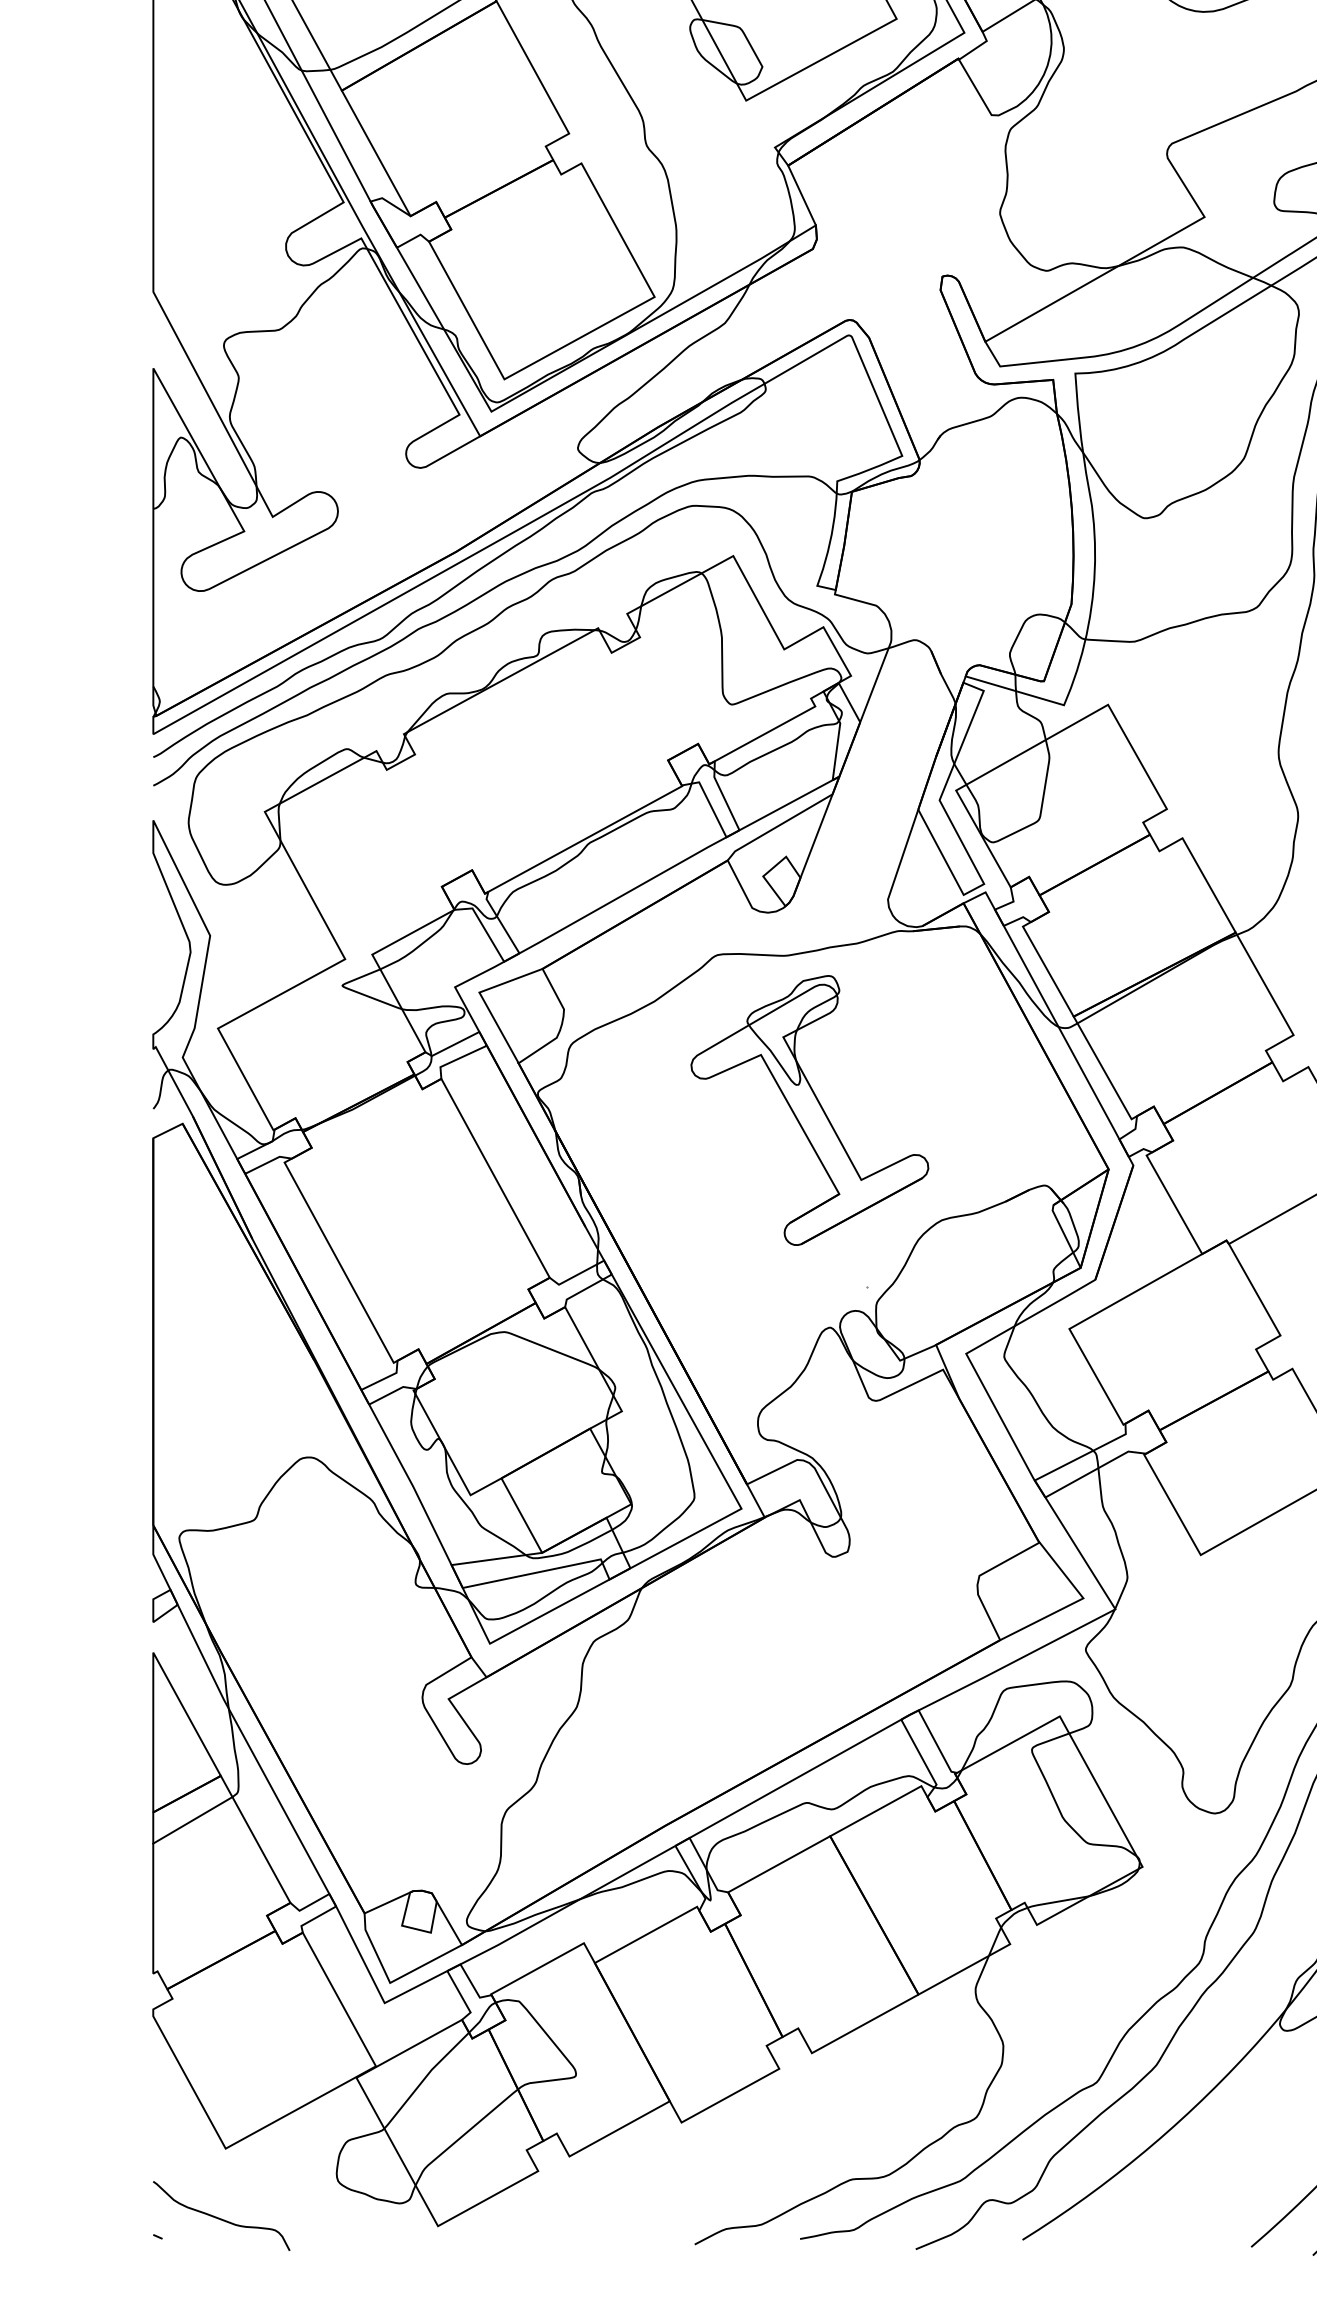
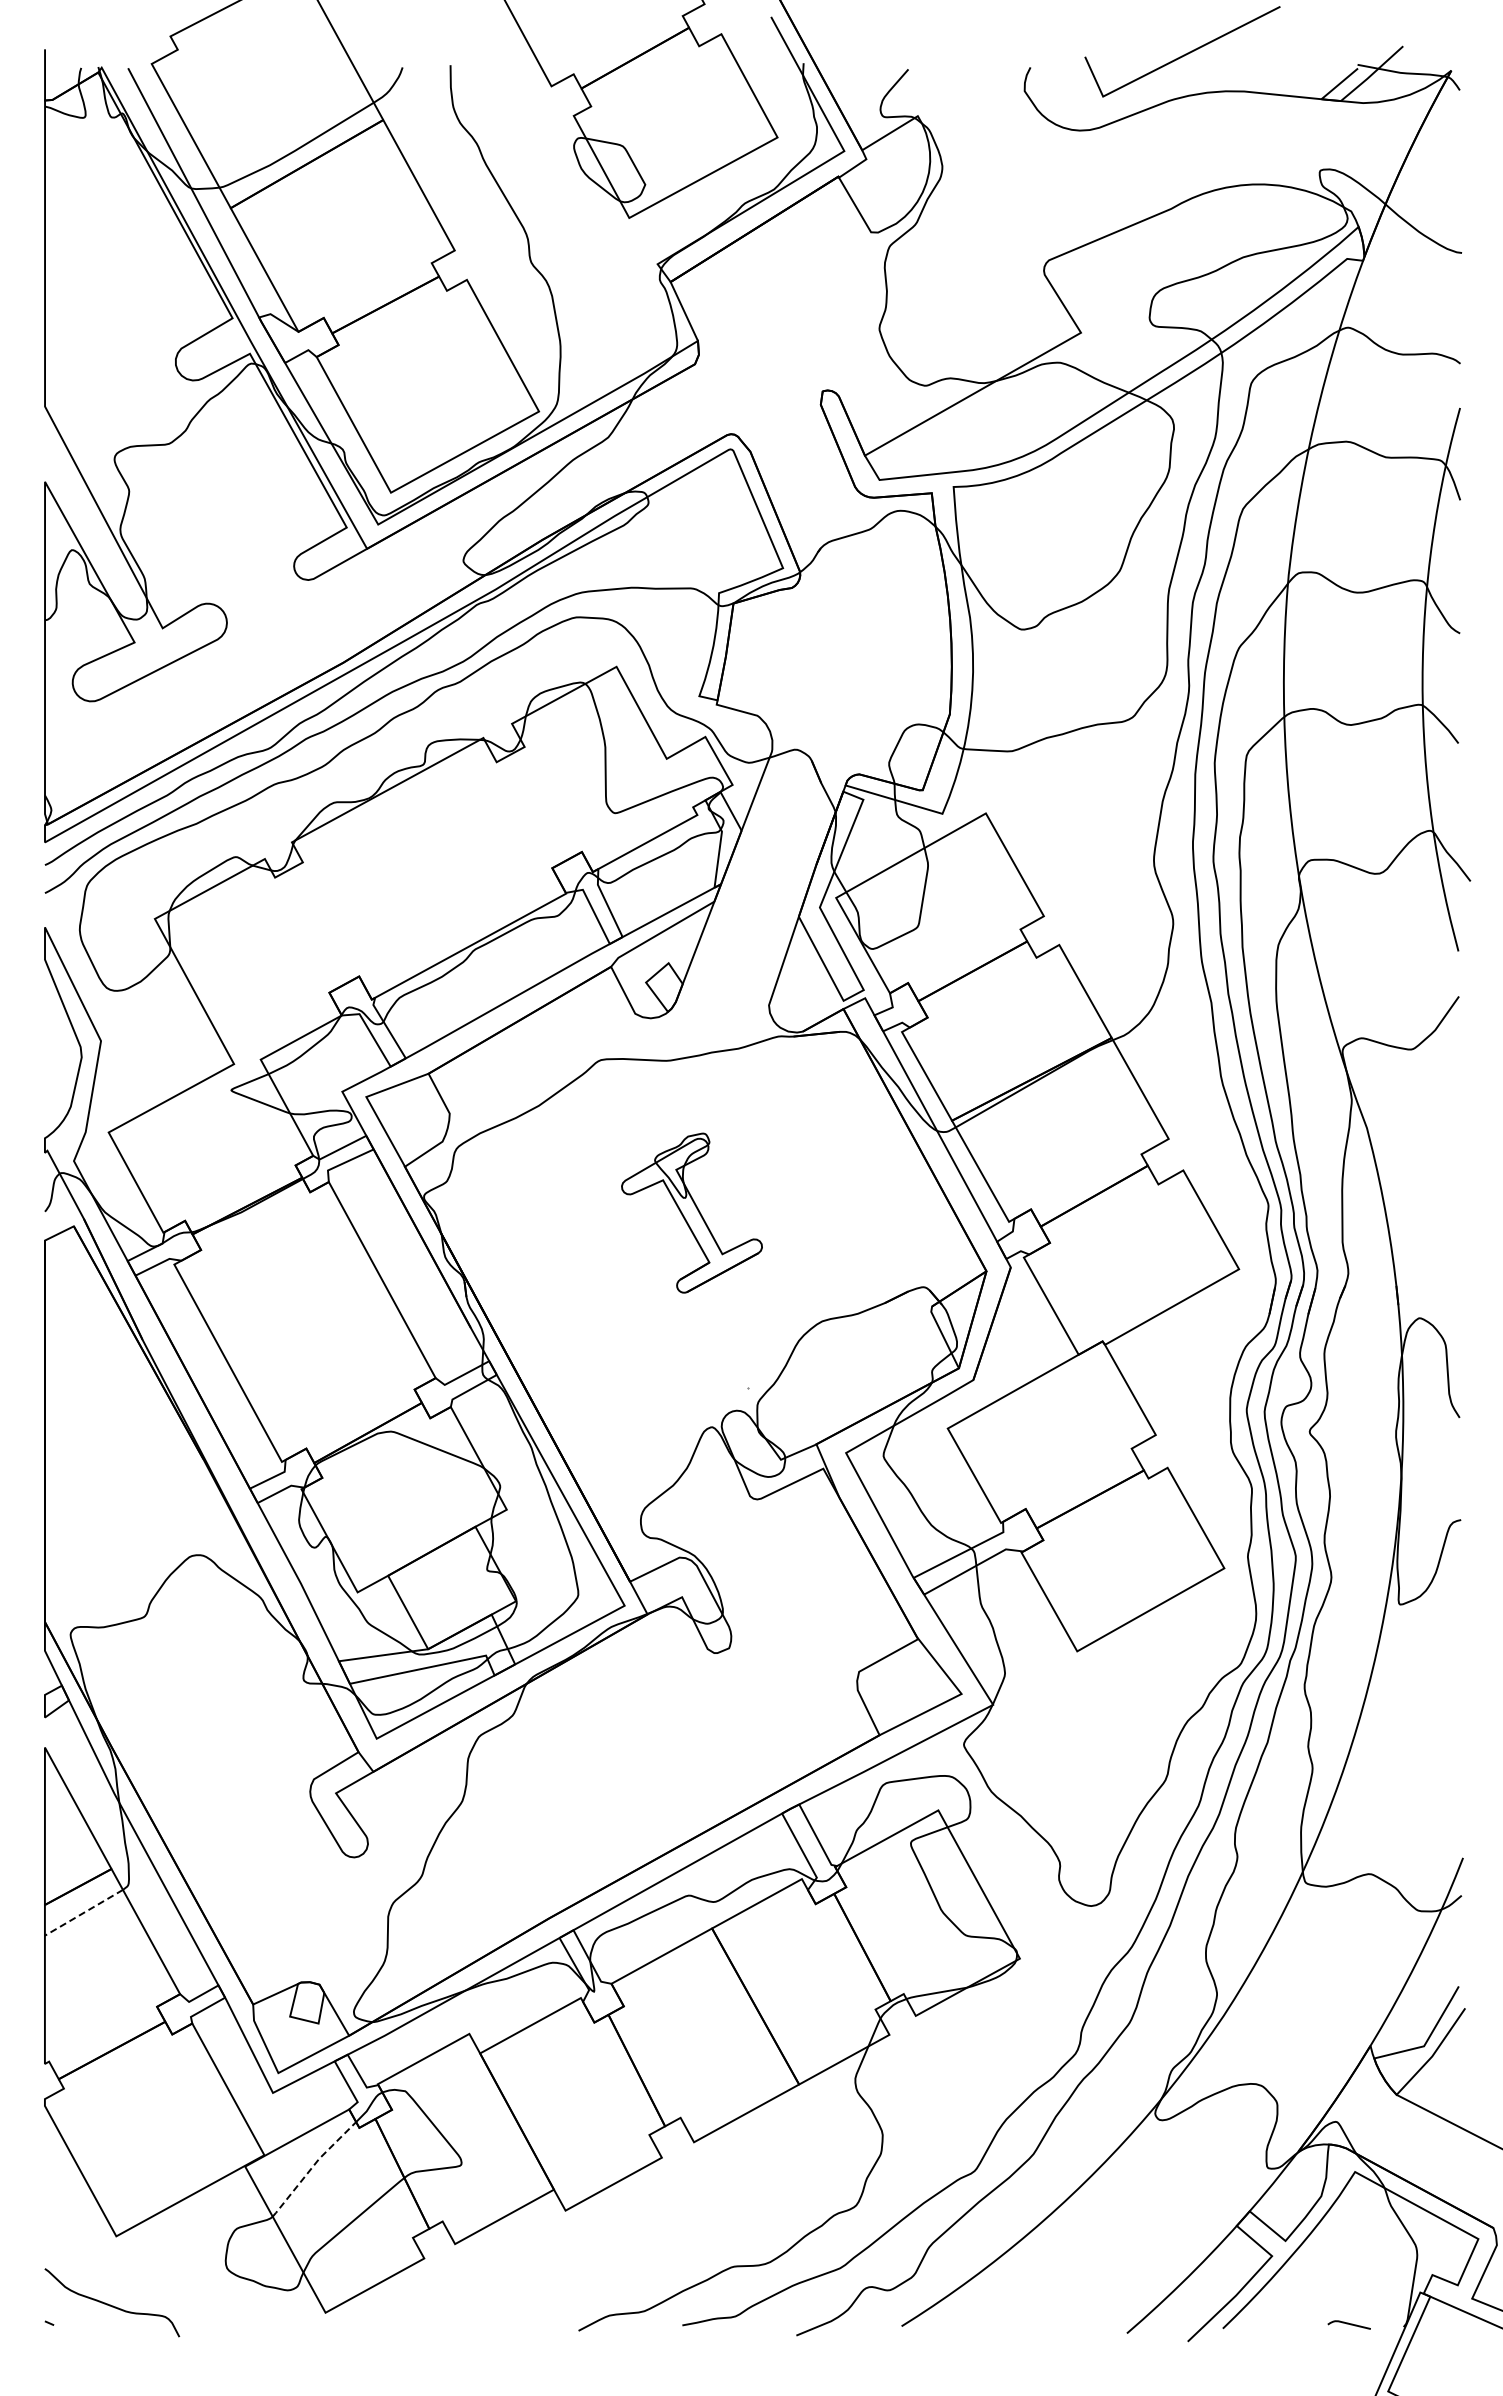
part: (809, 1109) -> (691, 1212), size x0.6
line: (192, 1821) -> (83, 1913), solid -> dashed
line: (423, 2078) -> (311, 2167), solid -> dashed

